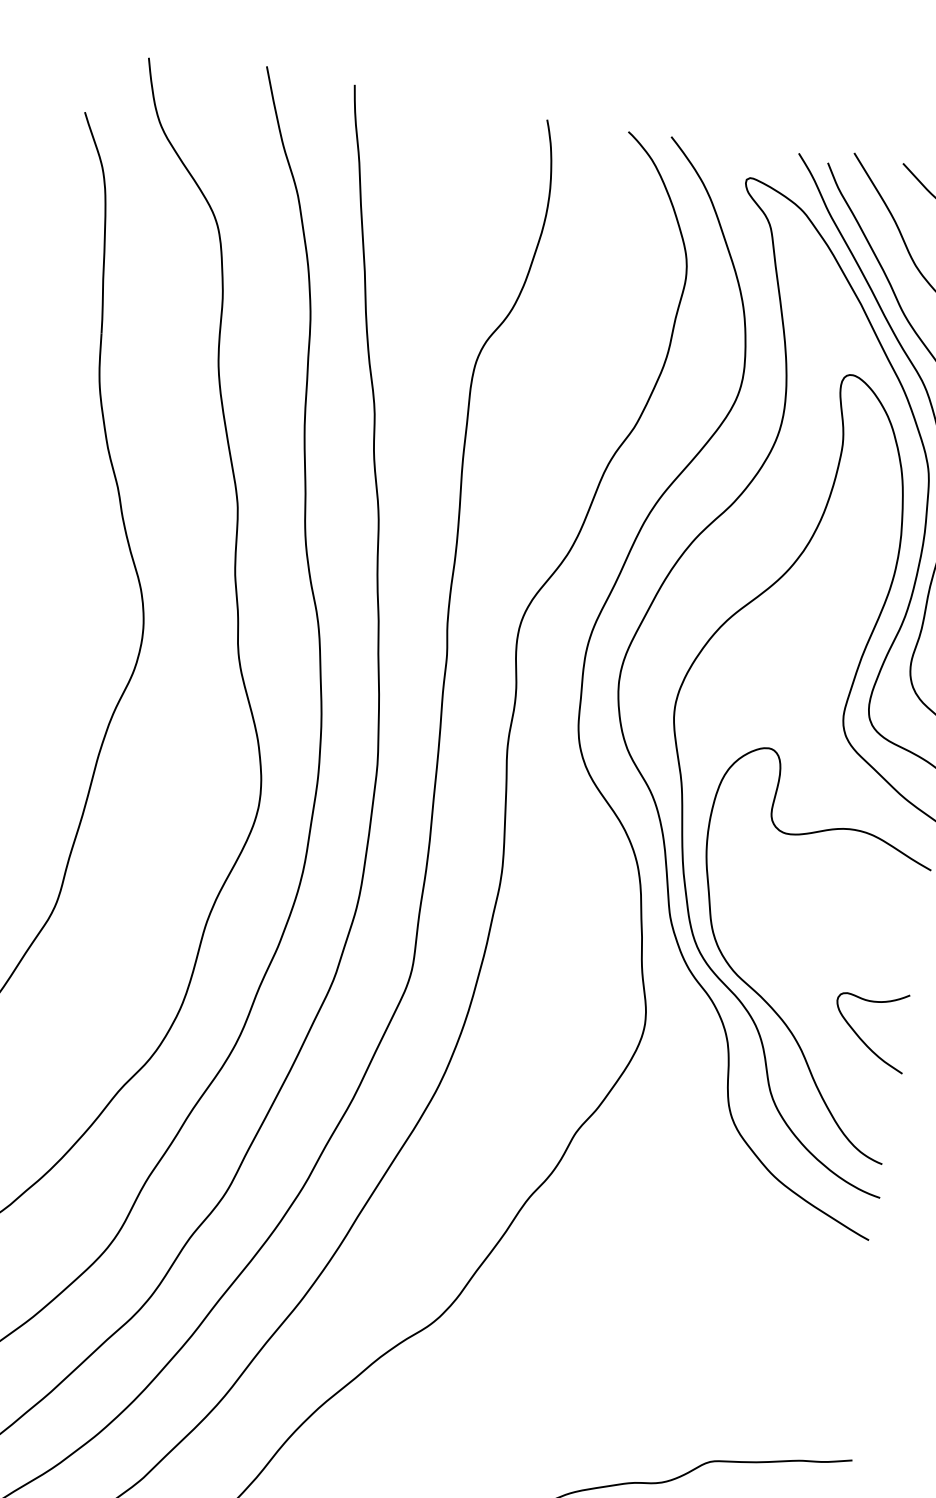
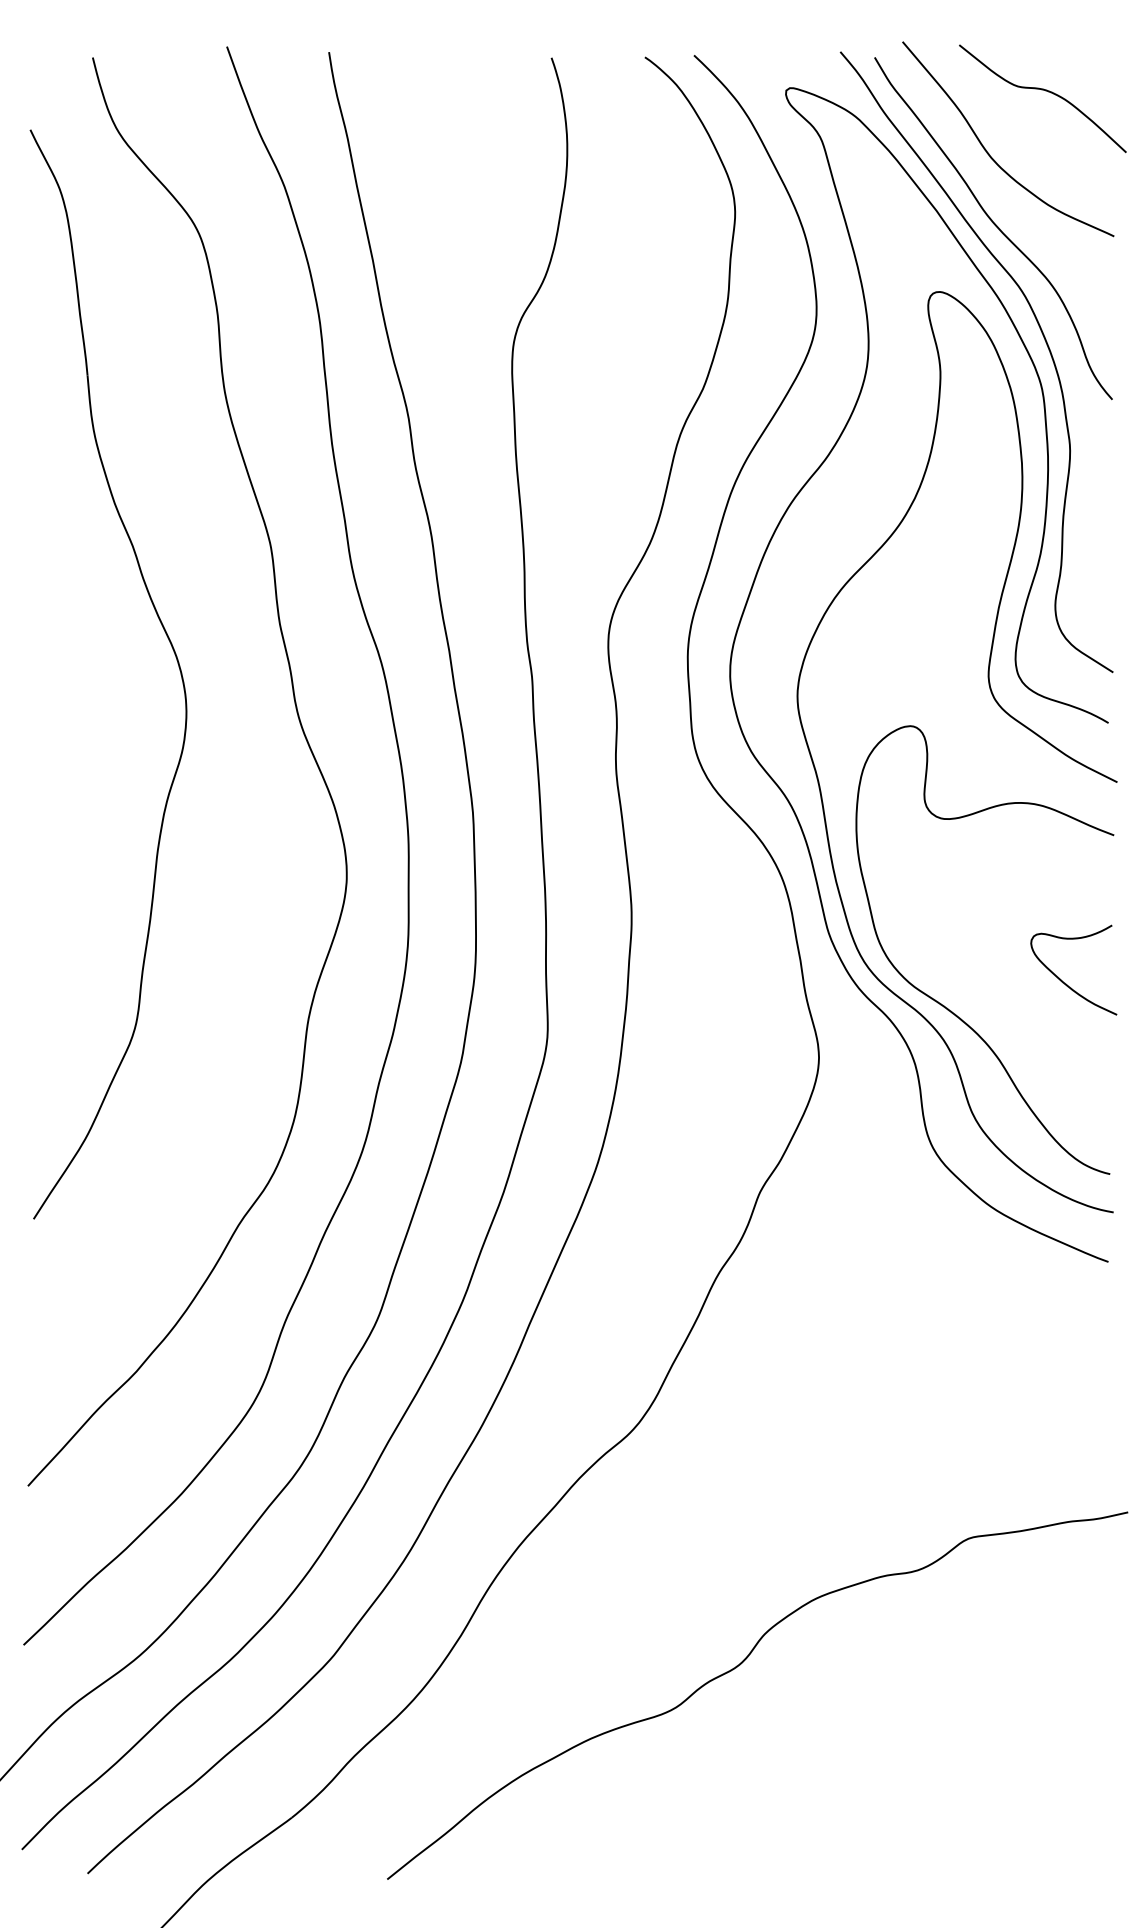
curve: (859, 1036) -> (1062, 980), moved

